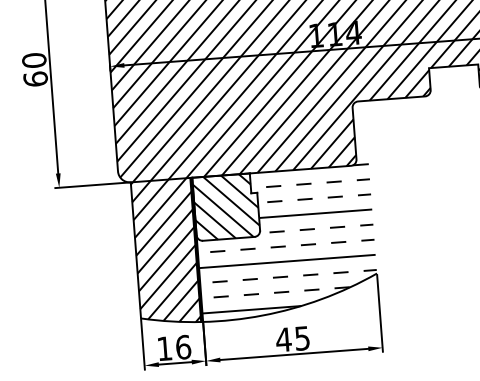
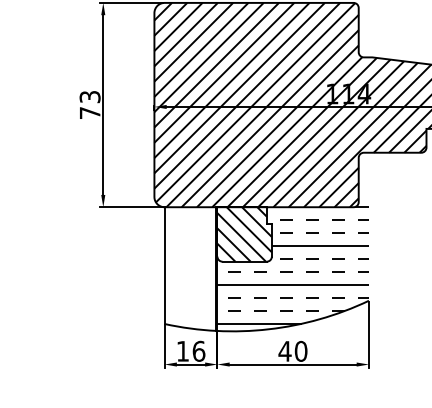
text: (34, 69) -> (89, 104), 60 -> 73
hatch: (165, 251) -> (189, 268), removed
text: (301, 337) -> (300, 350), 45 -> 40

